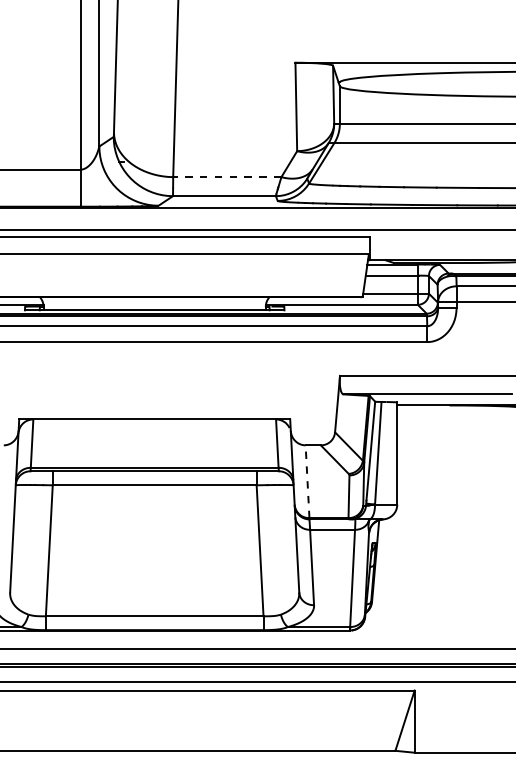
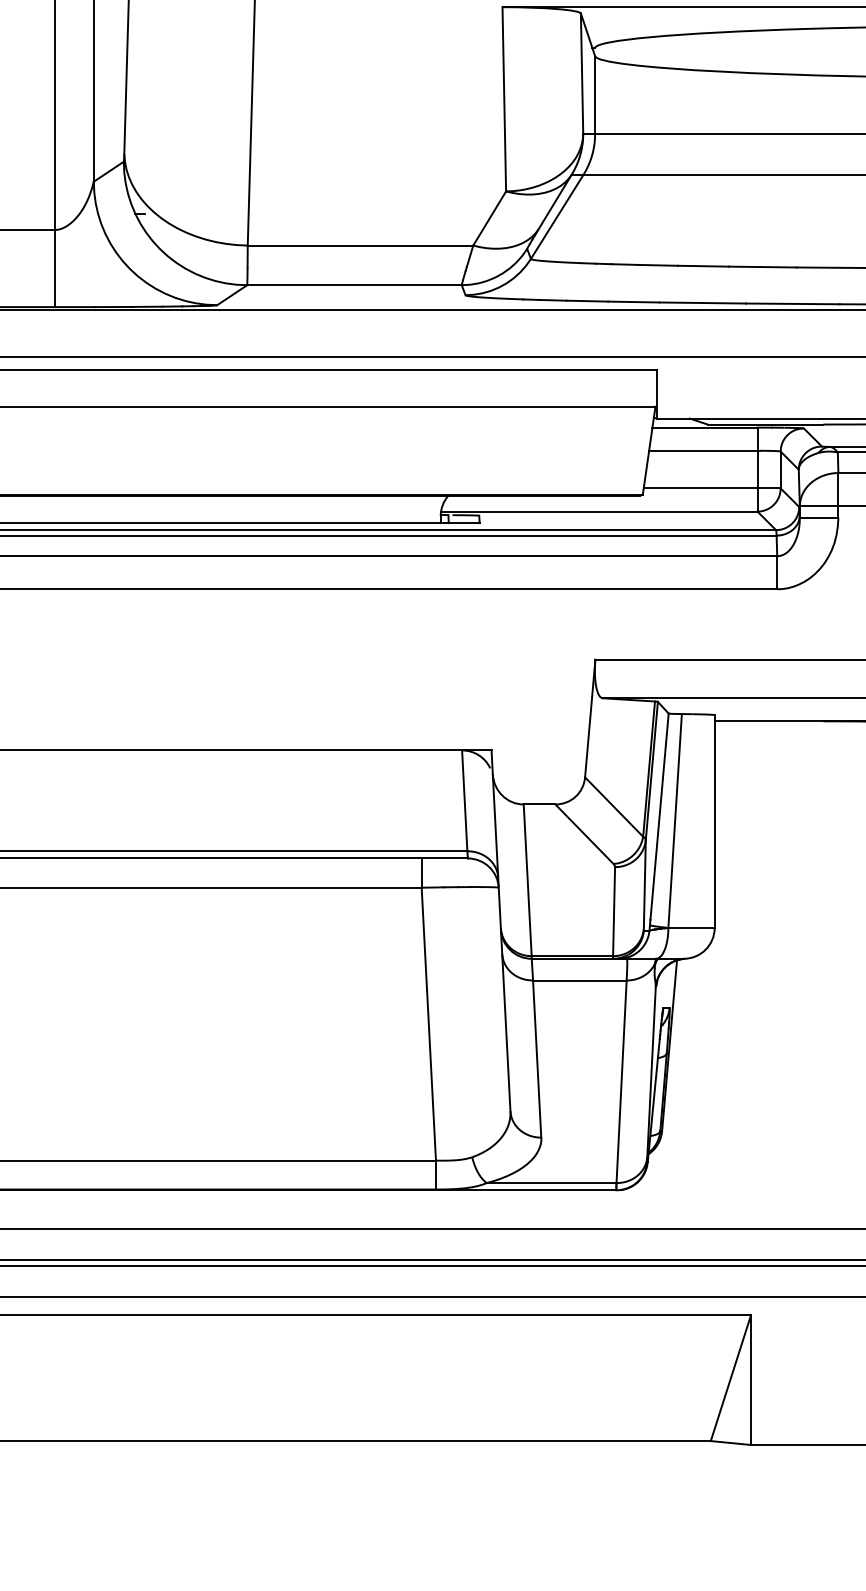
line: (226, 177) -> (358, 246), dashed -> solid
line: (307, 481) -> (527, 879), dashed -> solid

